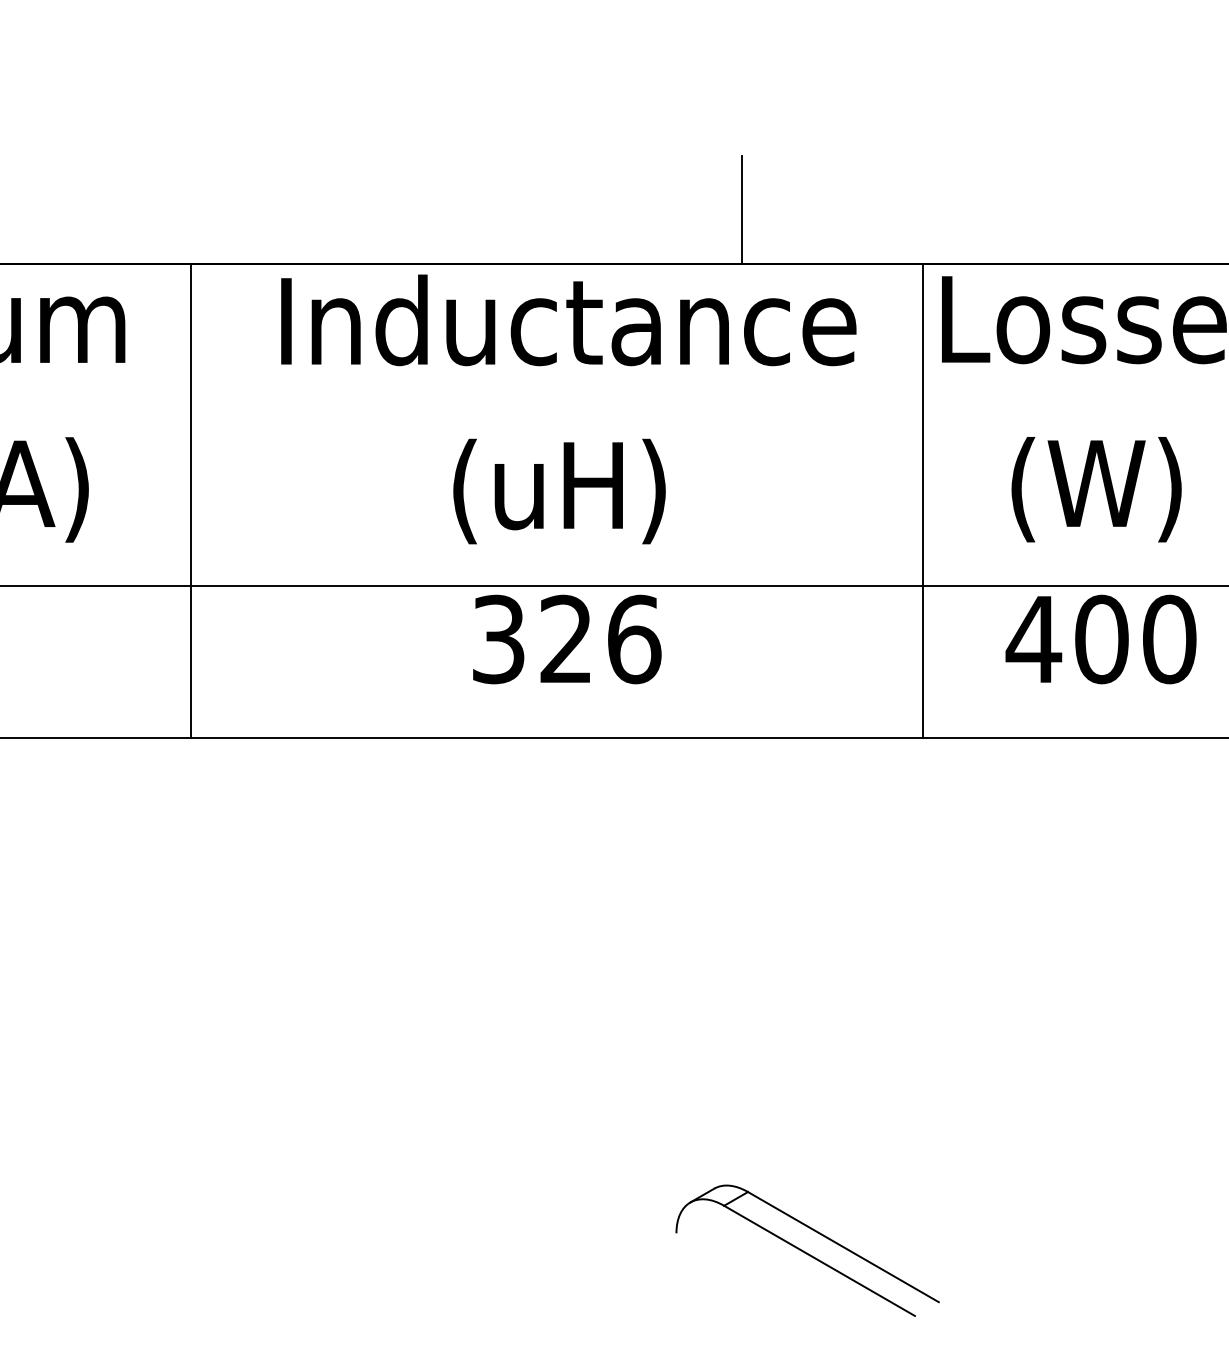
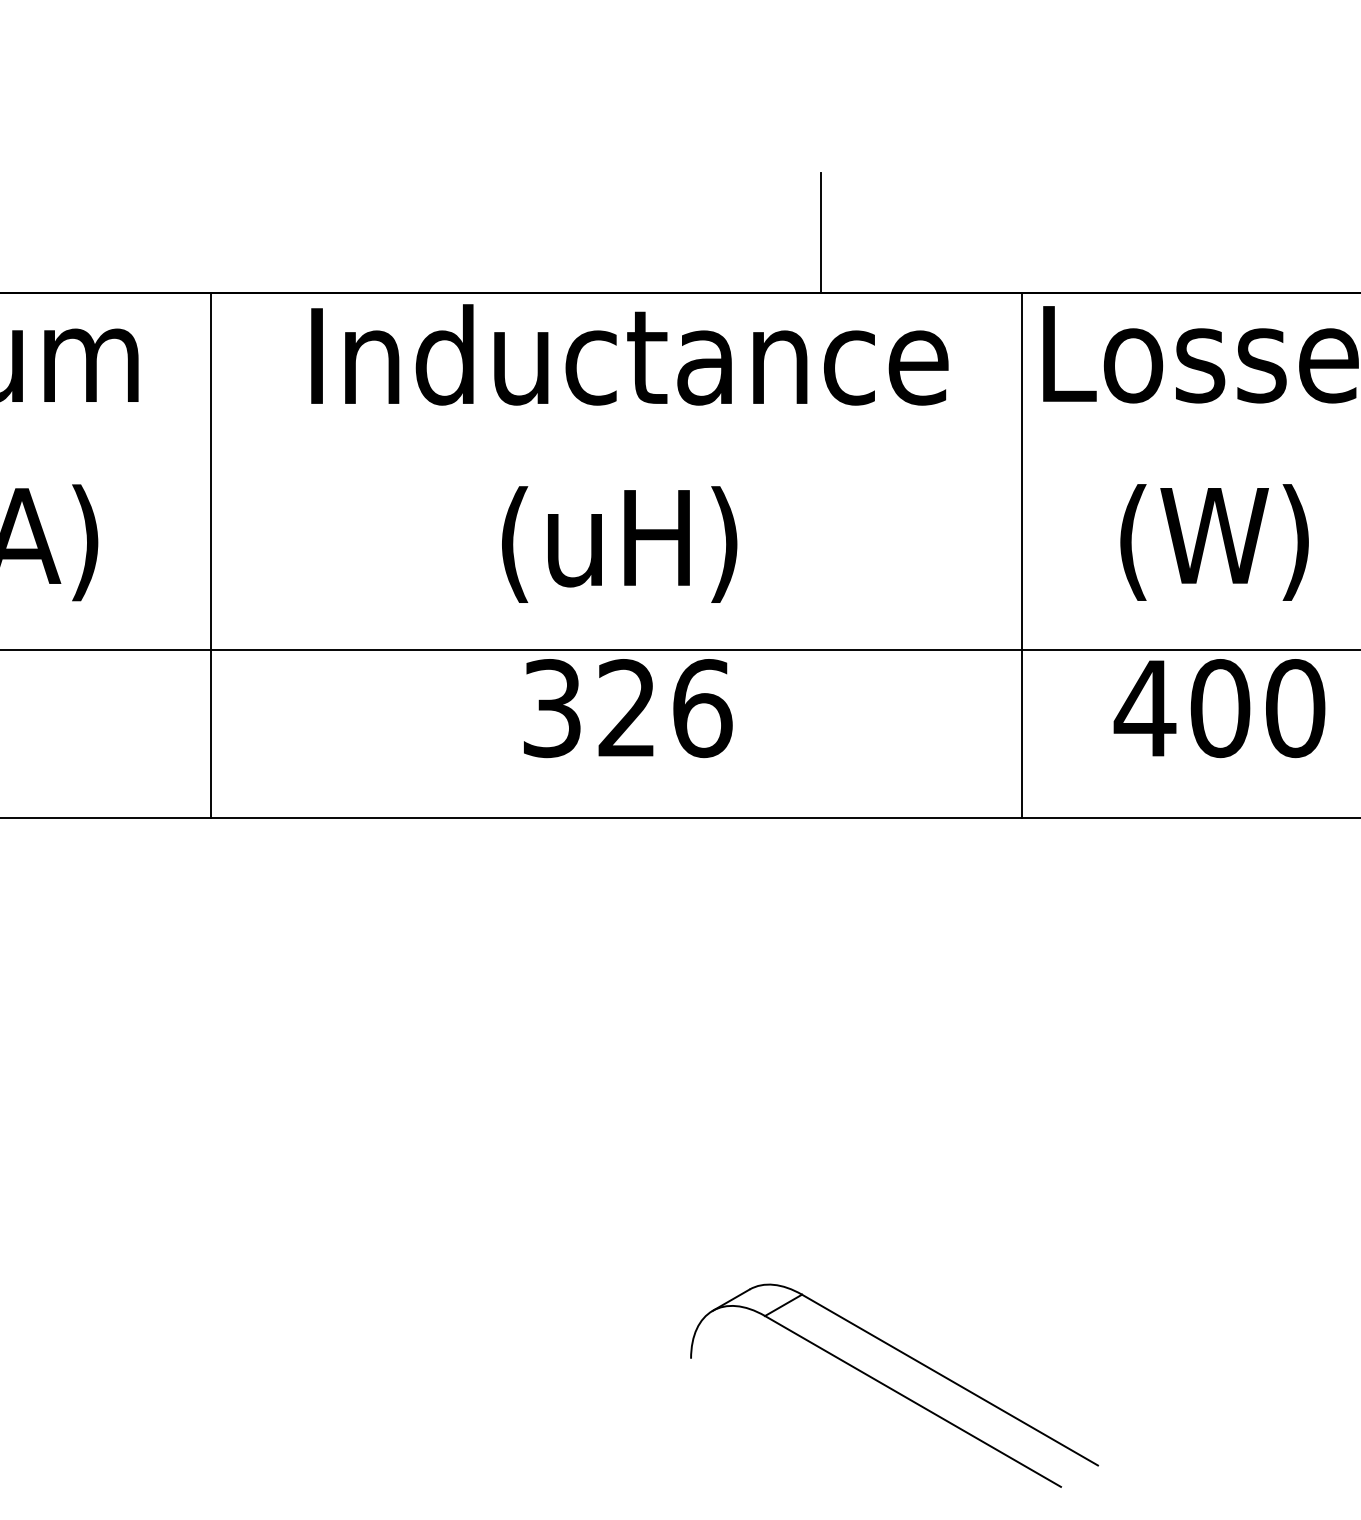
part: (807, 1250) -> (894, 1385), size x1.4

